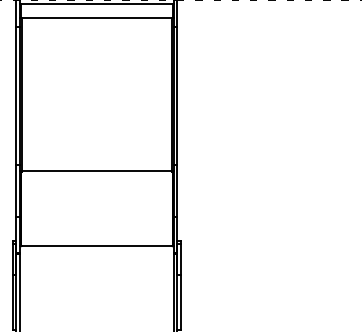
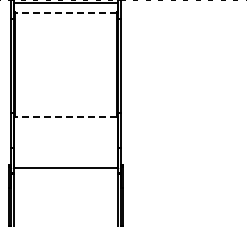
line: (96, 18) -> (65, 12), solid -> dashed
line: (96, 170) -> (65, 116), solid -> dashed

